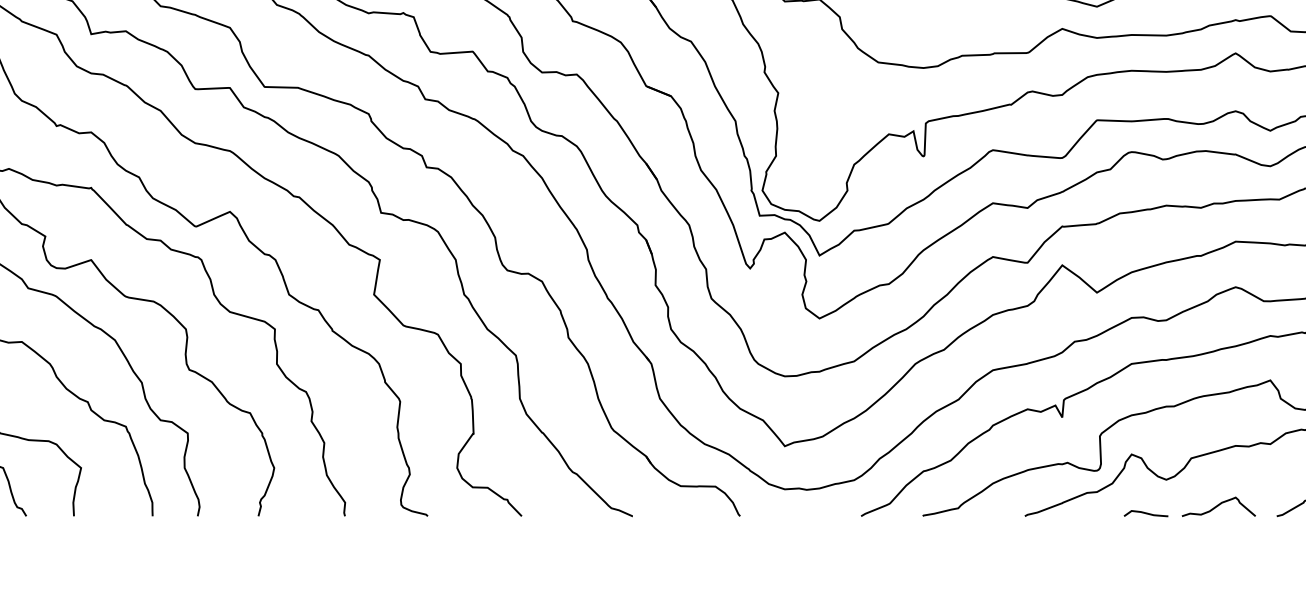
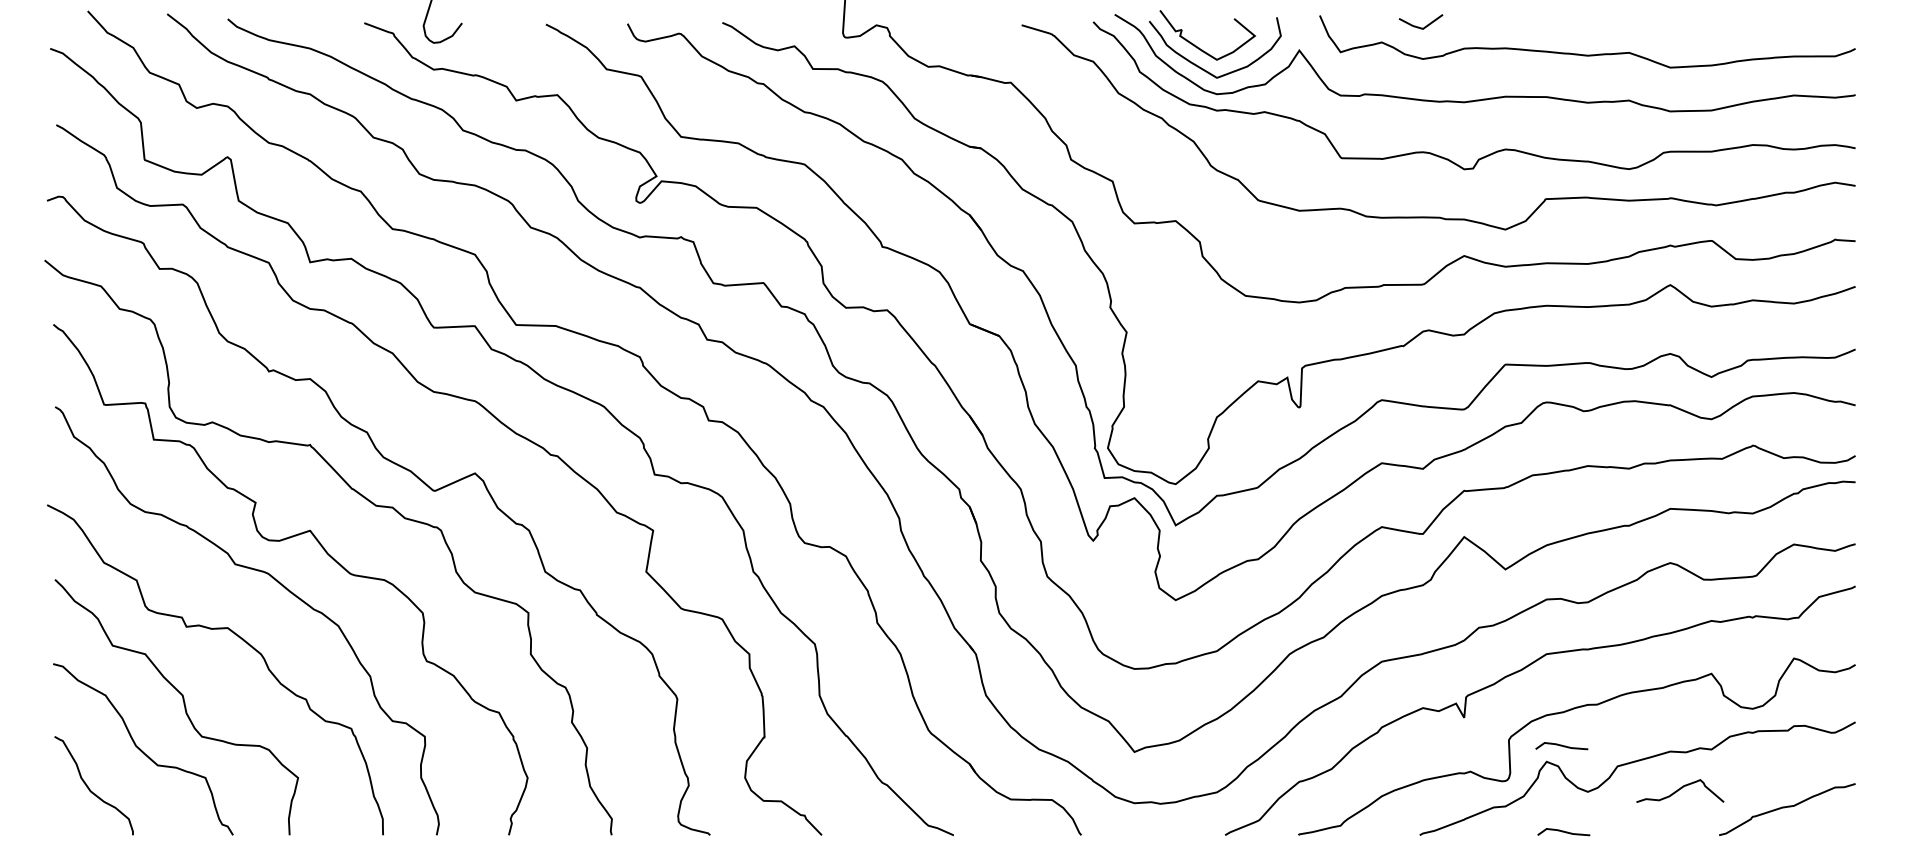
curve: (1144, 441) -> (1561, 746), added
curve: (1219, 505) -> (1680, 789), moved

